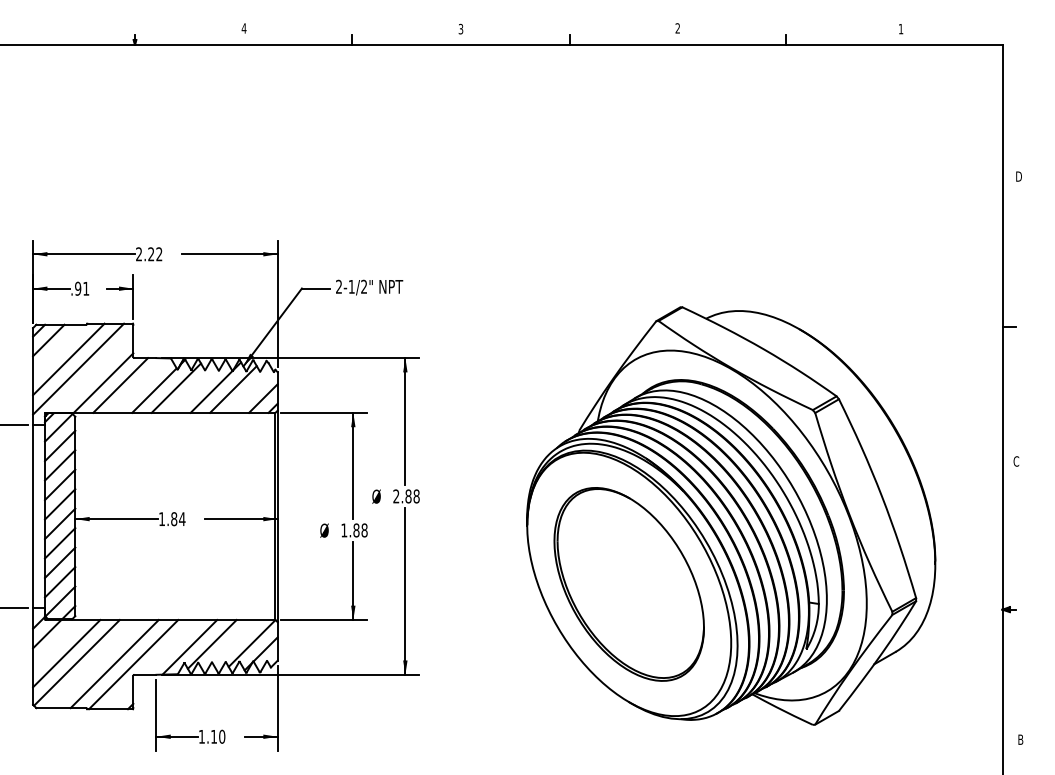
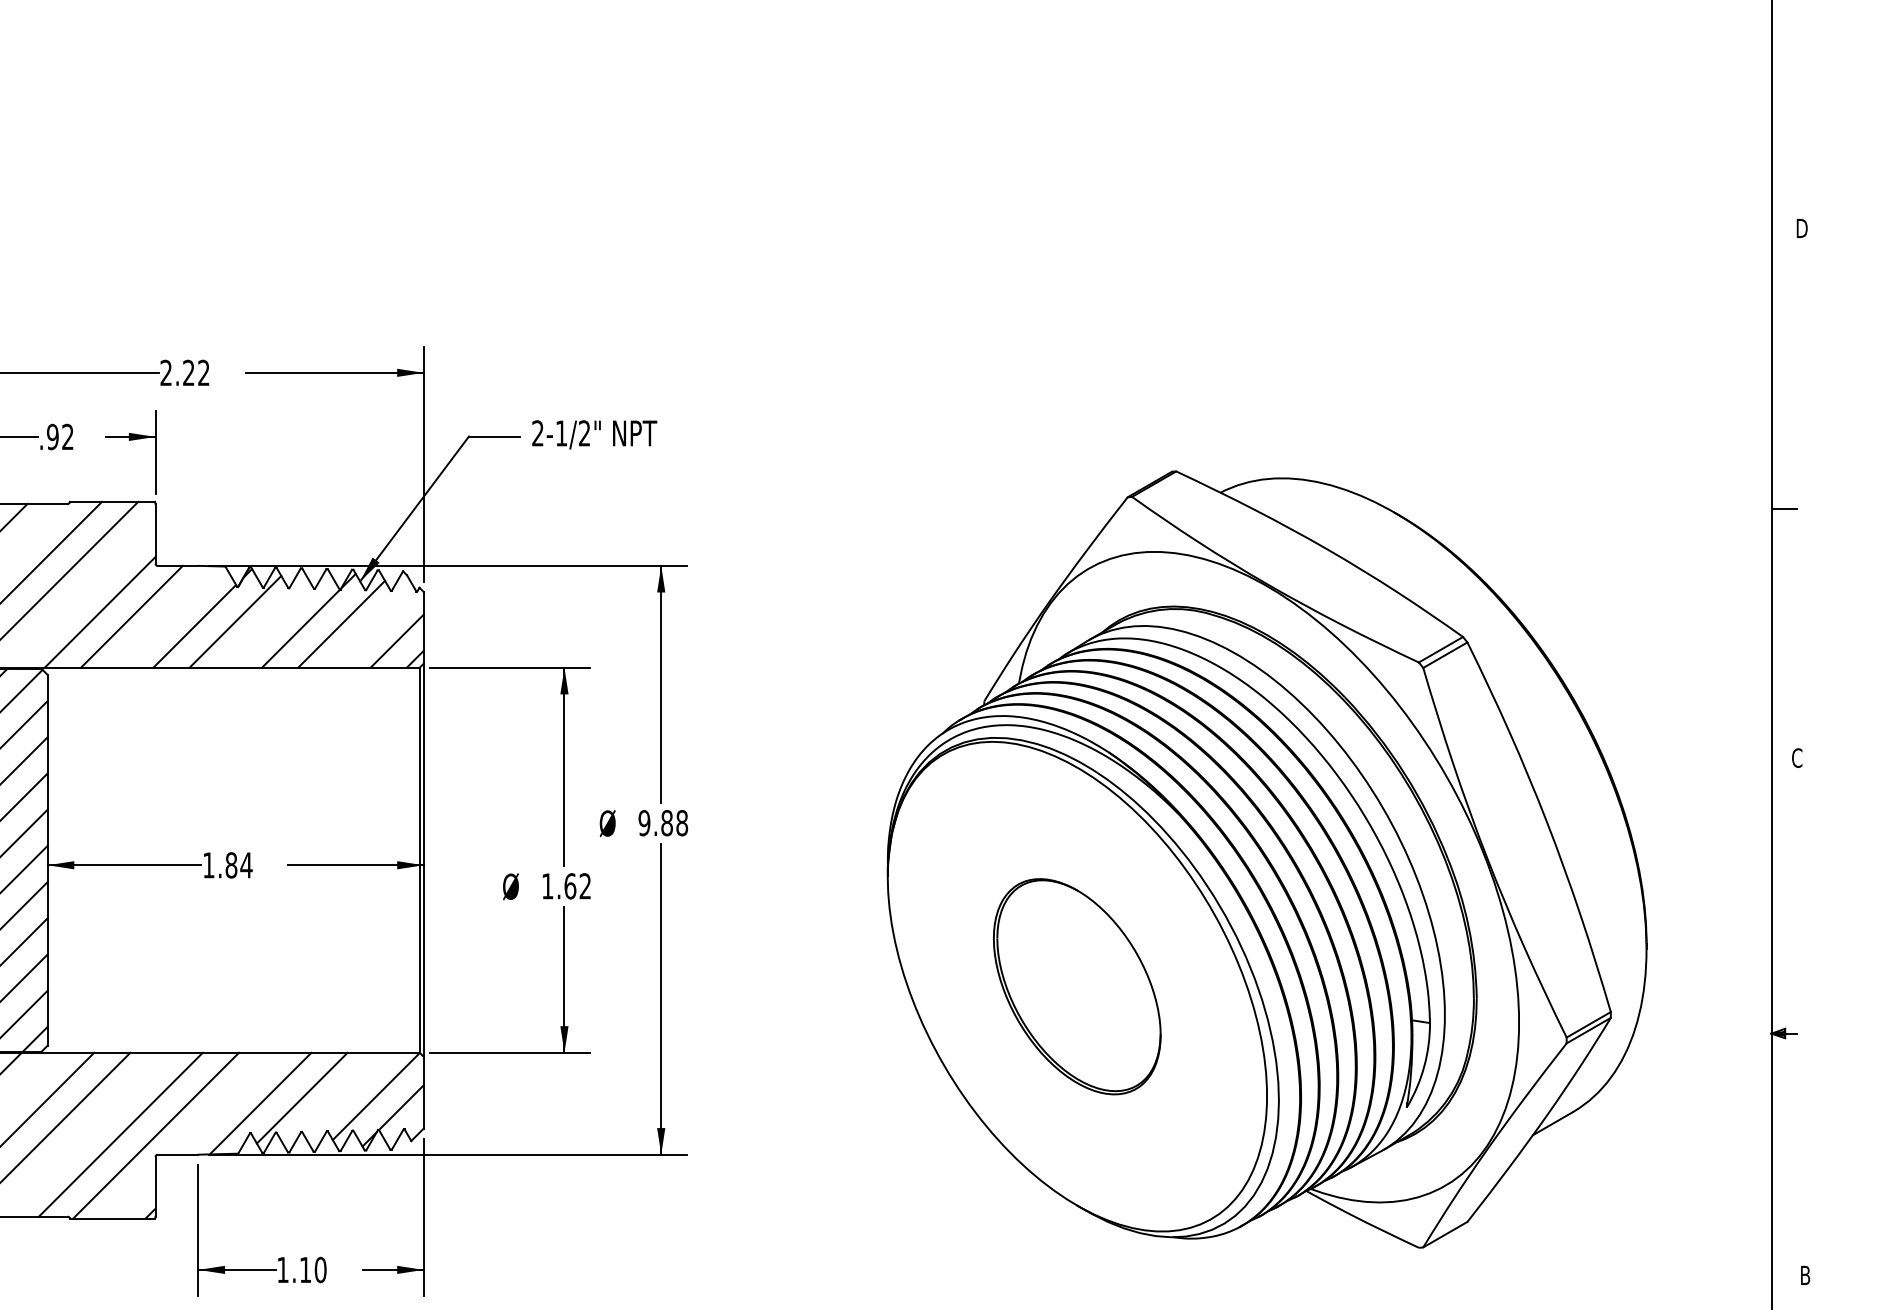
text: (85, 288) -> (66, 436), .91 -> .92
text: (396, 496) -> (644, 823), 2.88 -> 9.88
text: (360, 530) -> (577, 886), 1.88 -> 1.62
part: (628, 584) -> (1076, 986), size x0.6

